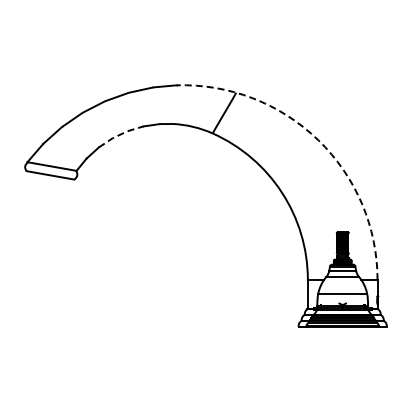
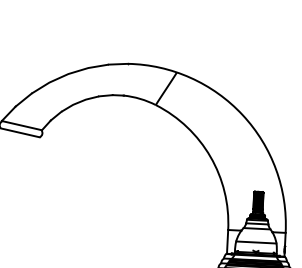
line: (120, 134) -> (79, 102), dashed -> solid
arc: (318, 140) -> (242, 115), dashed -> solid

